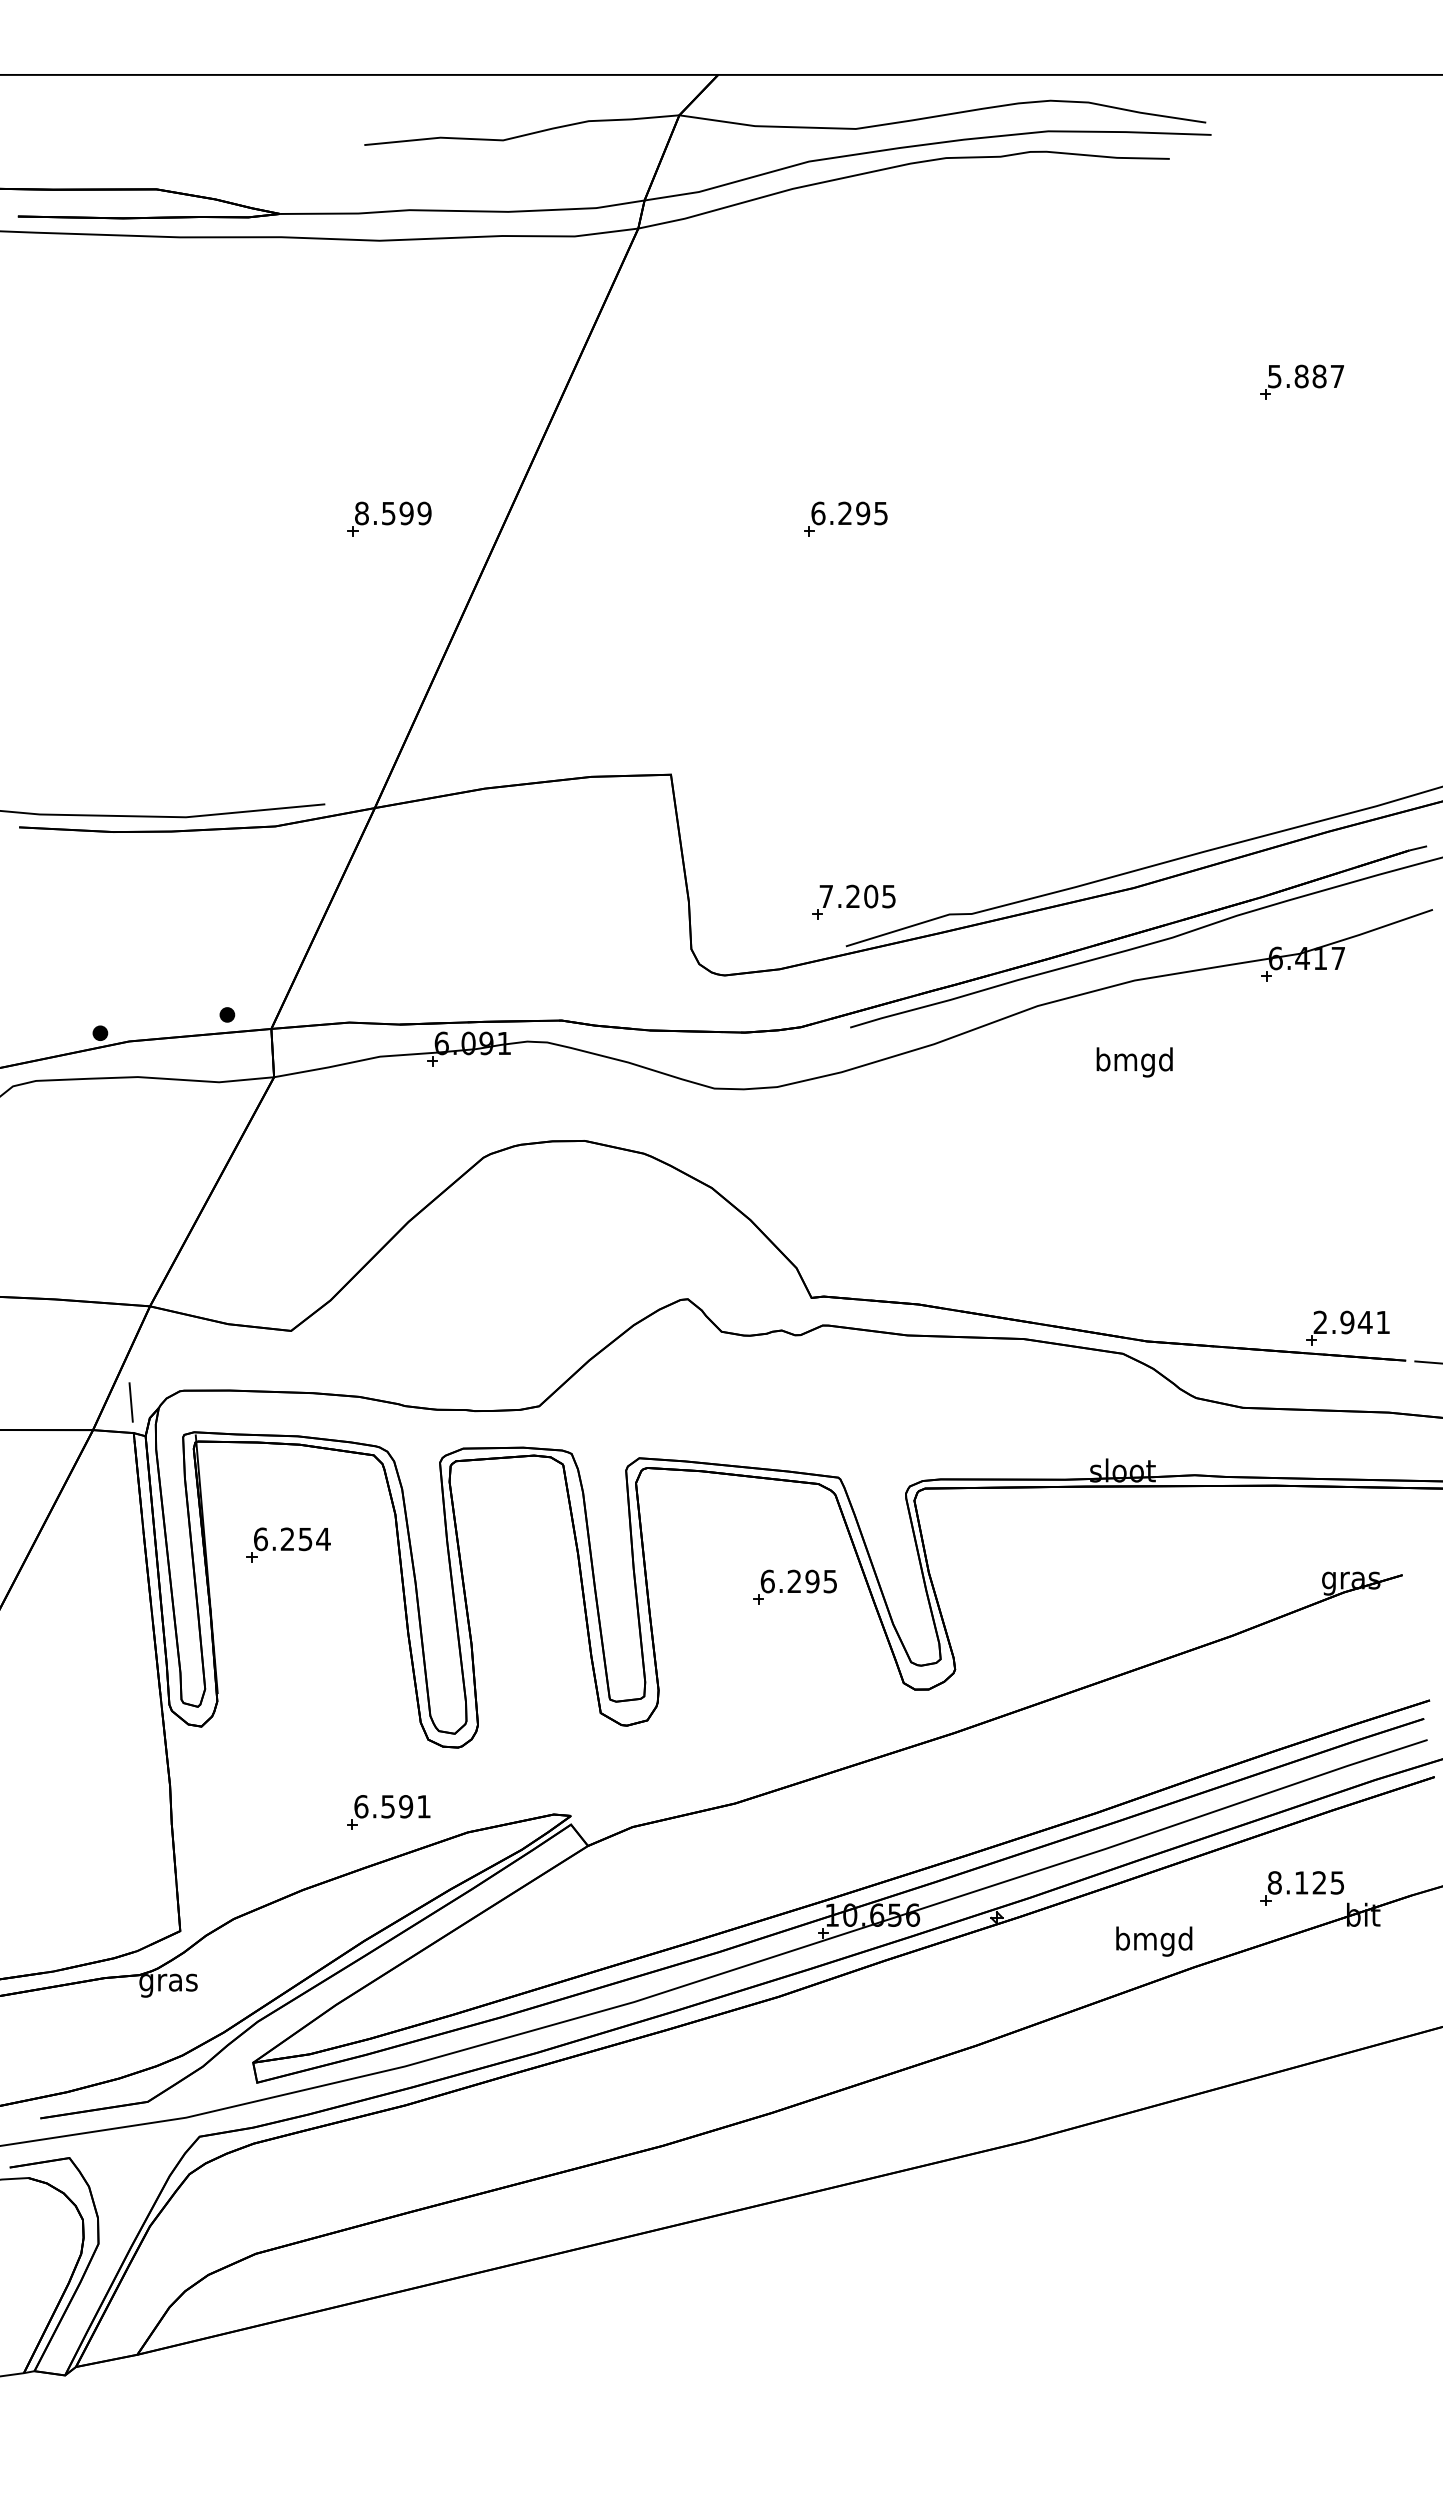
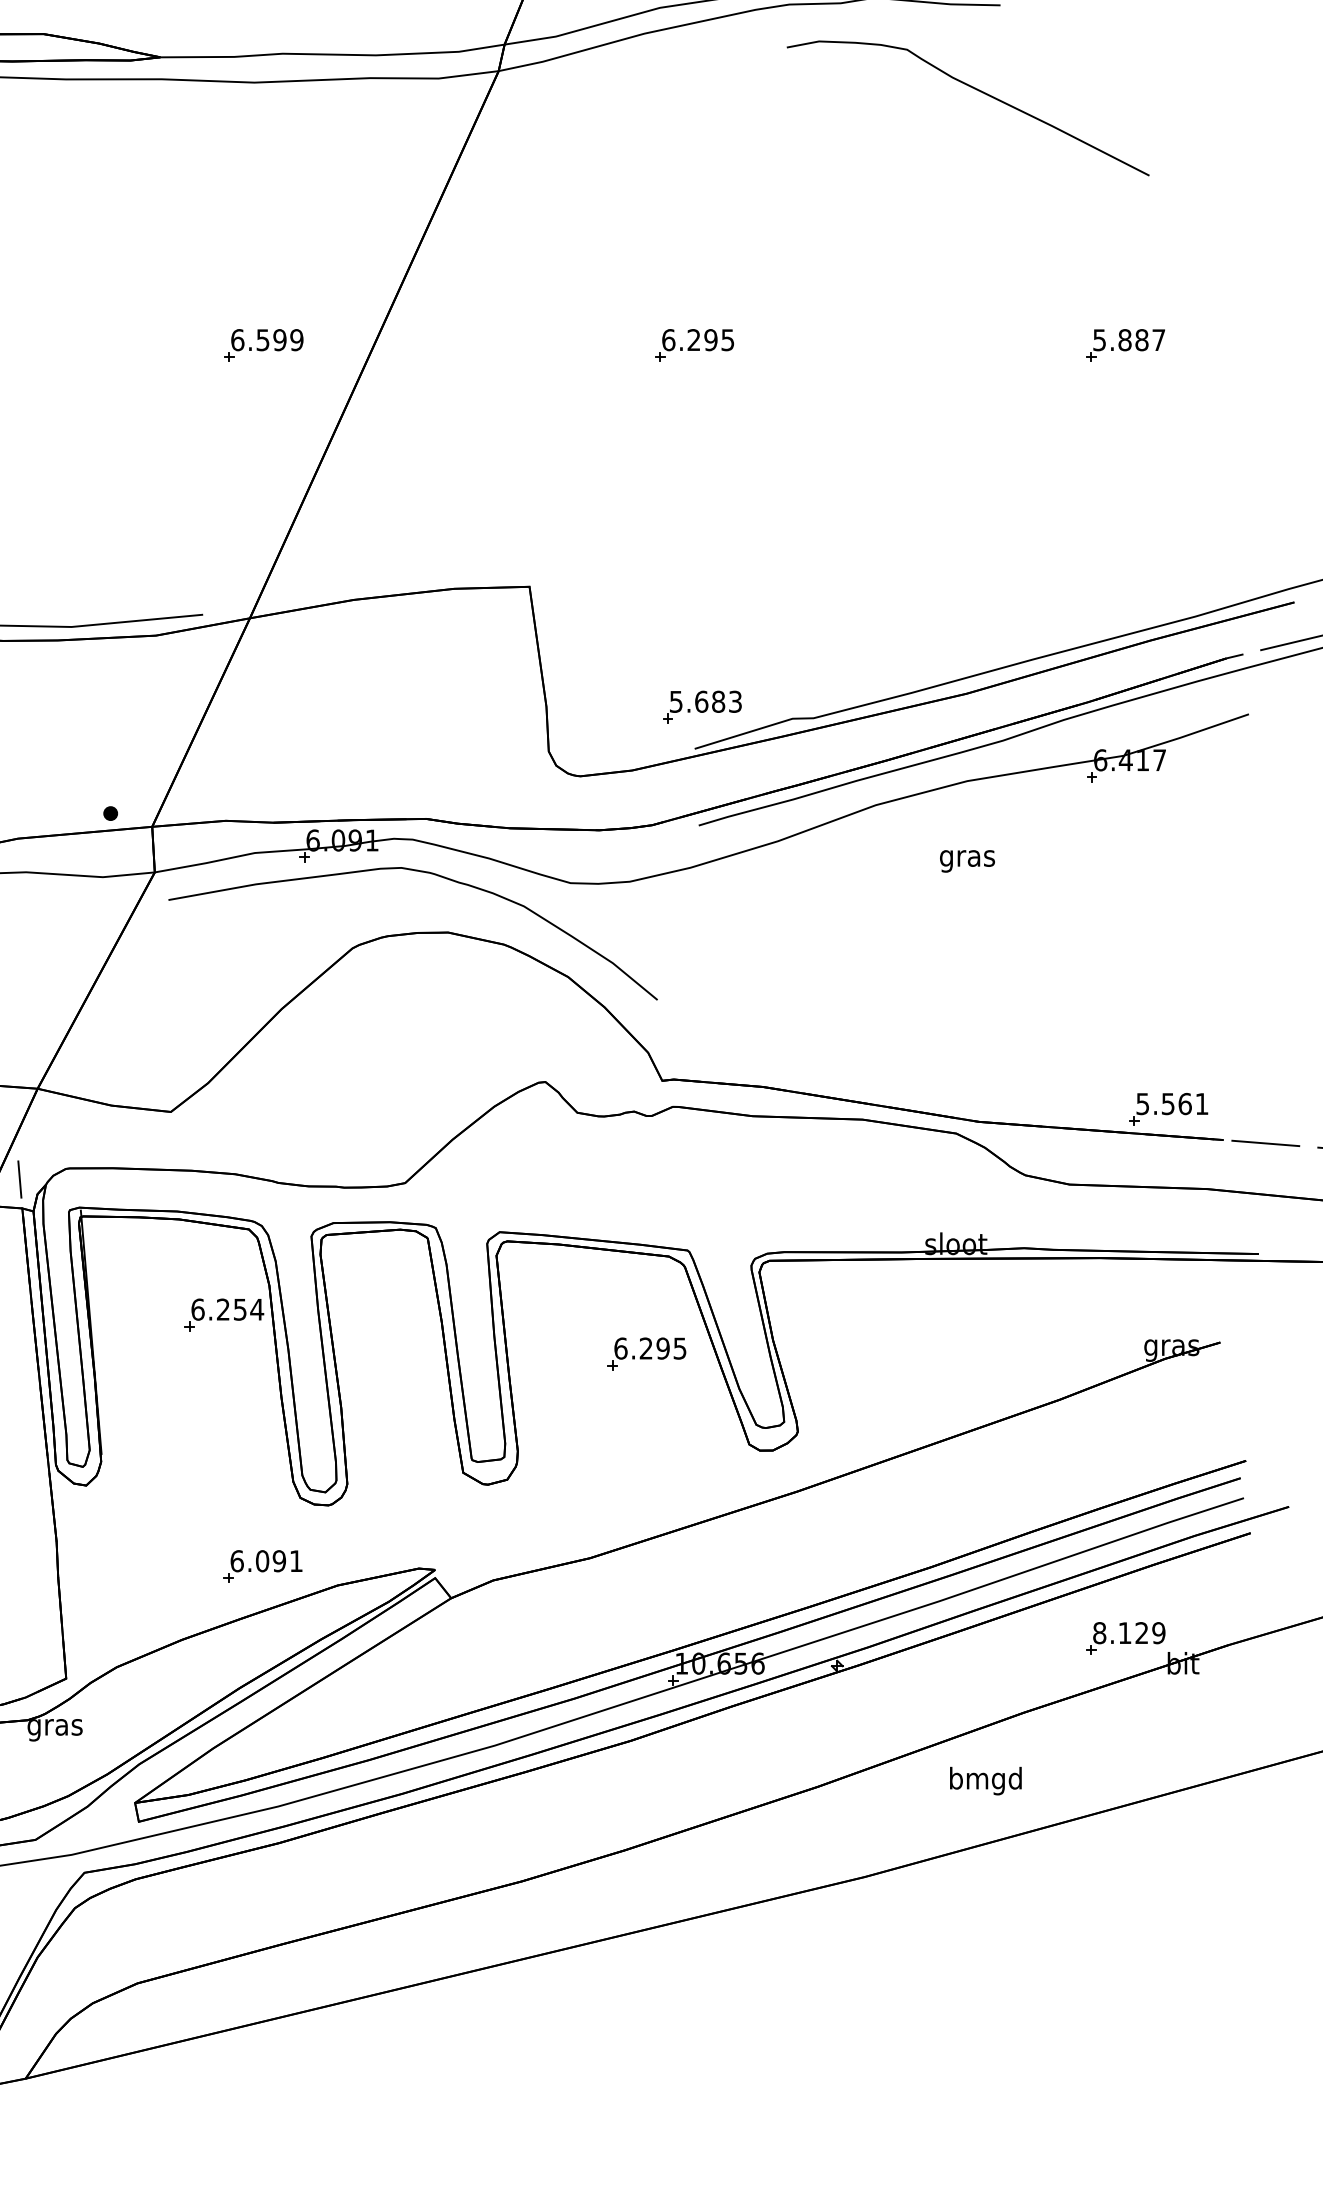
curve: (1145, 249) -> (977, 90), added
part: (1301, 381) -> (1124, 344), moved
text: (362, 513) -> (238, 340), 8.599 -> 6.599
text: (857, 896) -> (705, 701), 7.205 -> 5.683
text: (1134, 1062) -> (967, 858), bmgd -> gras
curve: (562, 1078) -> (427, 873), added
text: (1342, 1322) -> (1163, 1104), 2.941 -> 5.561
part: (288, 1544) -> (224, 1314), moved
text: (388, 1806) -> (262, 1561), 6.591 -> 6.091
text: (1337, 1882) -> (1158, 1632), 8.125 -> 8.129
text: (1154, 1941) -> (986, 1780), moved

